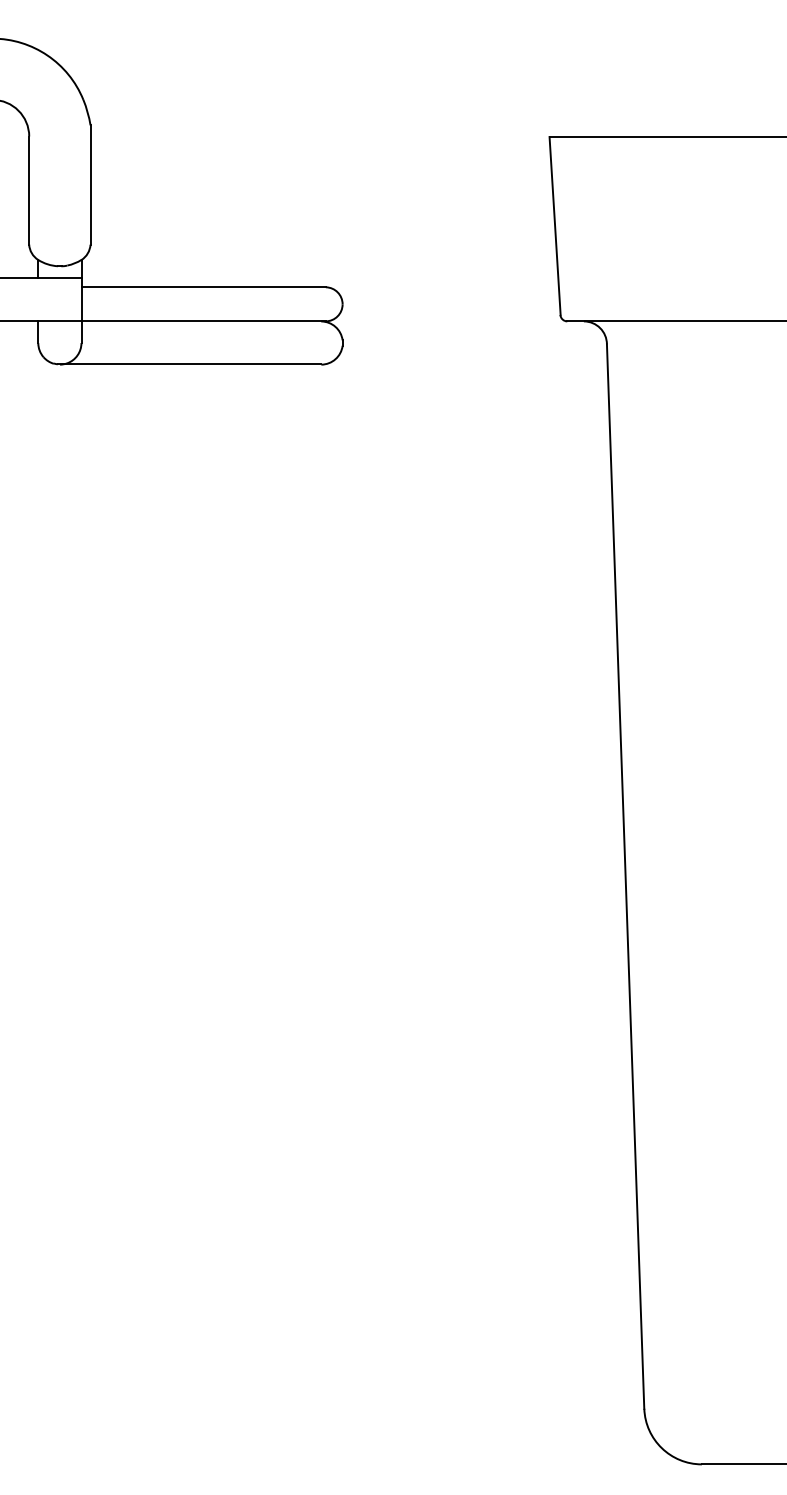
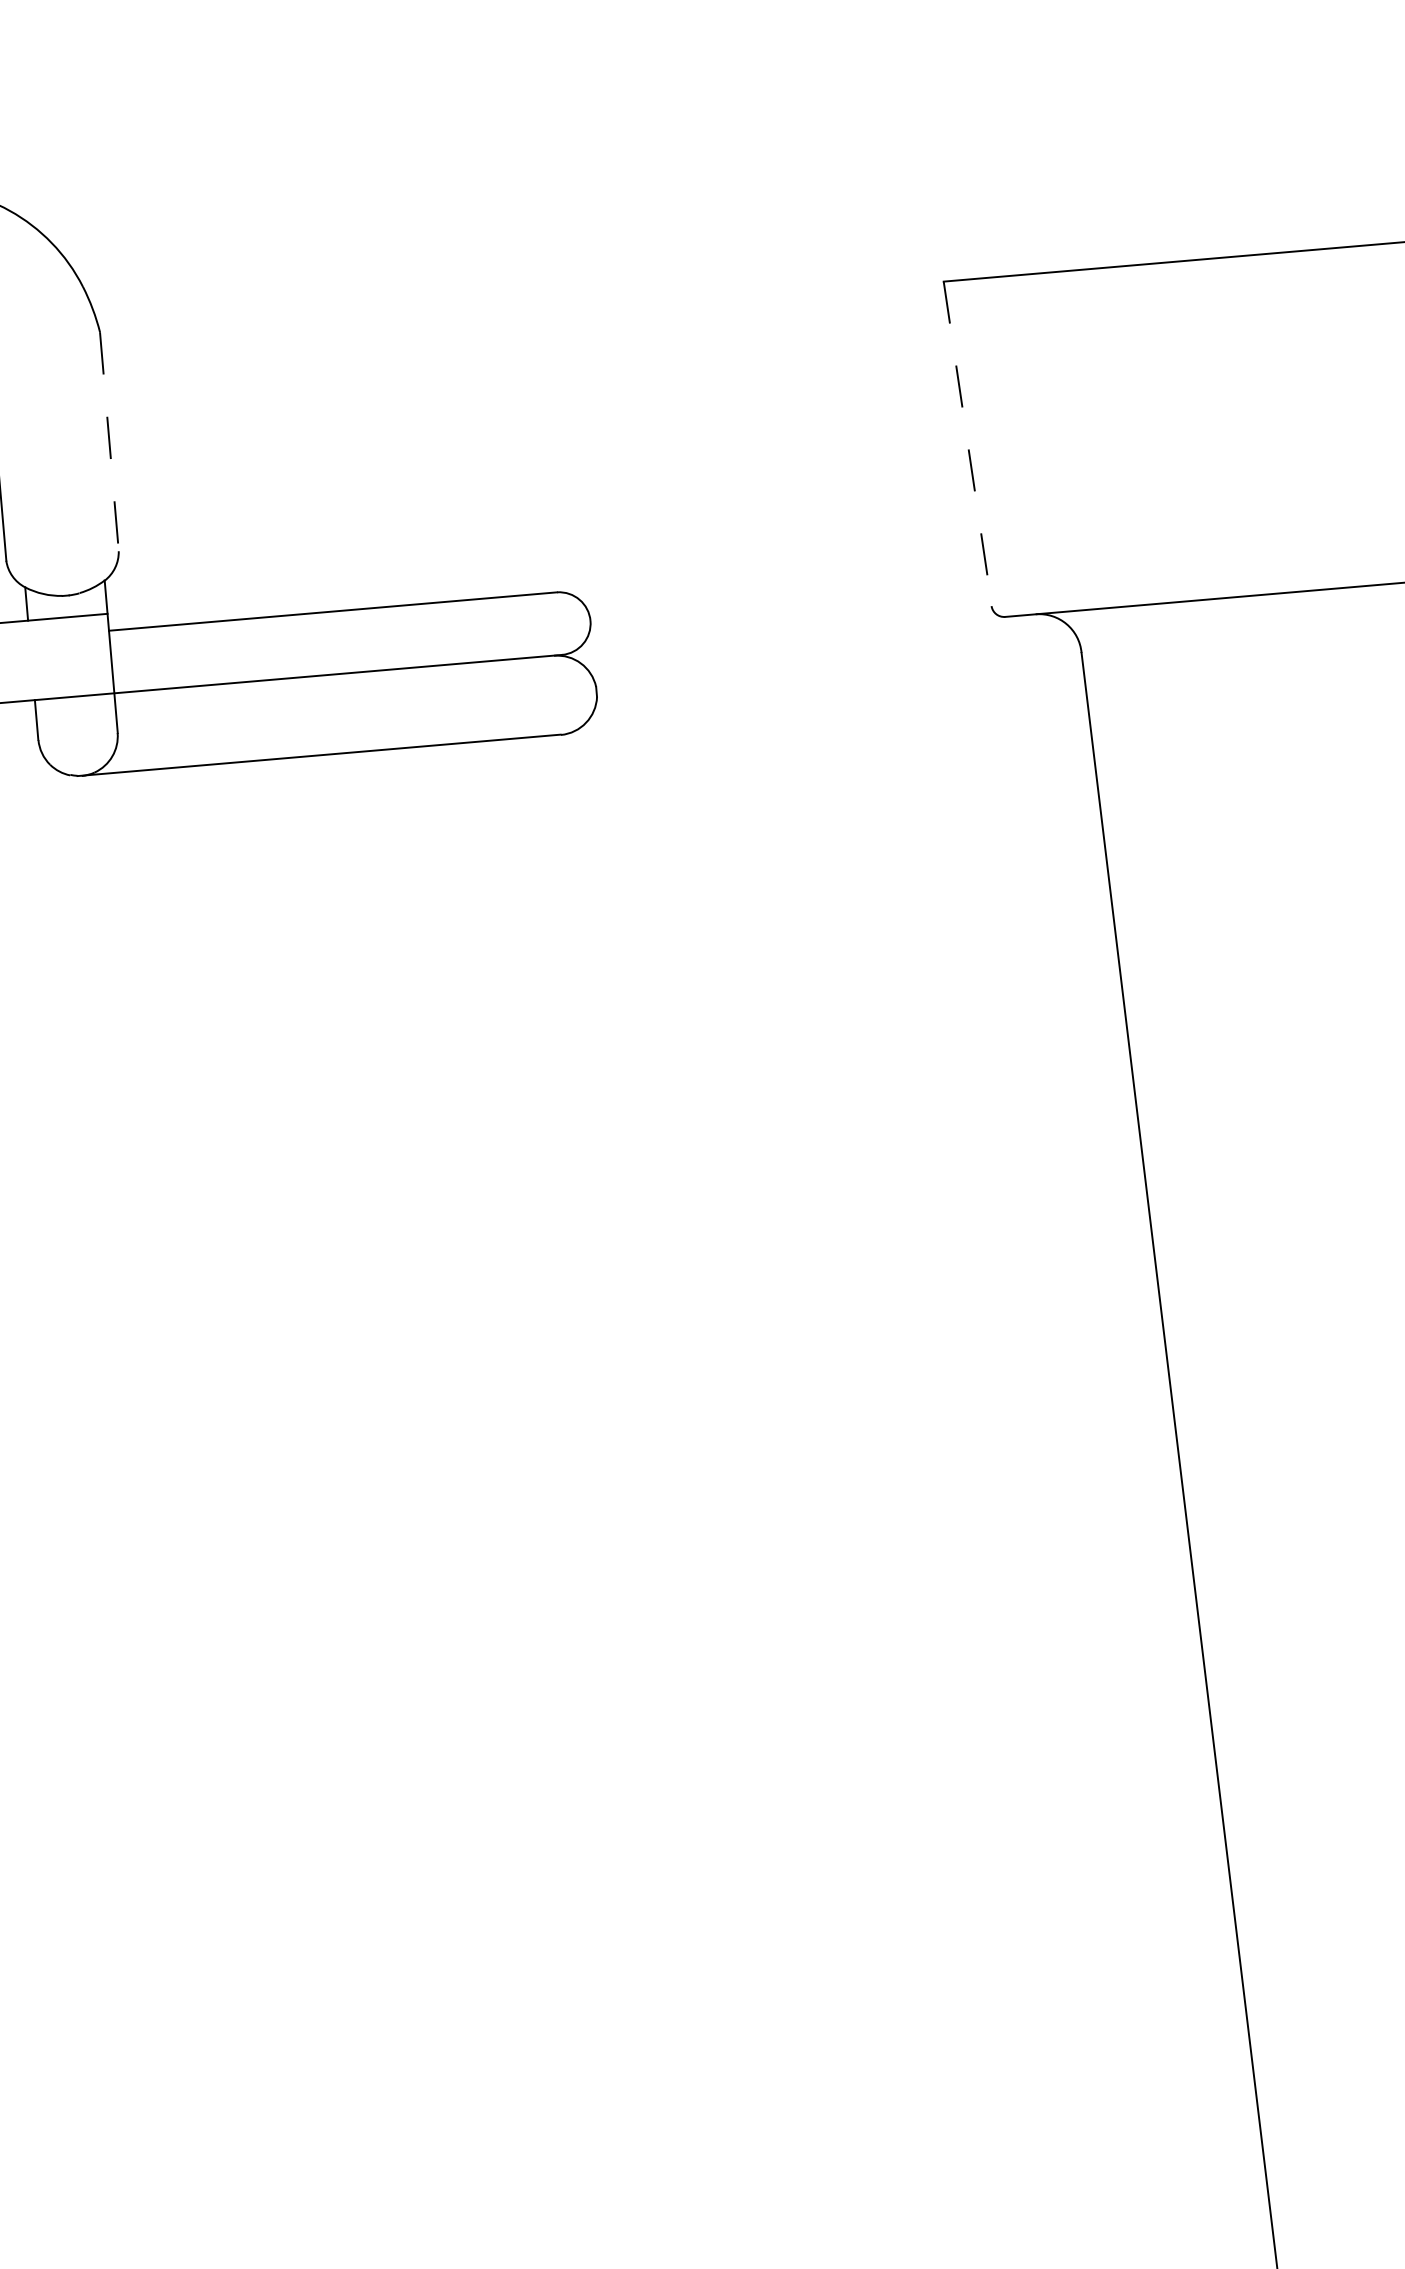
line: (90, 184) -> (109, 440), solid -> dashed
line: (555, 226) -> (968, 444), solid -> dashed

